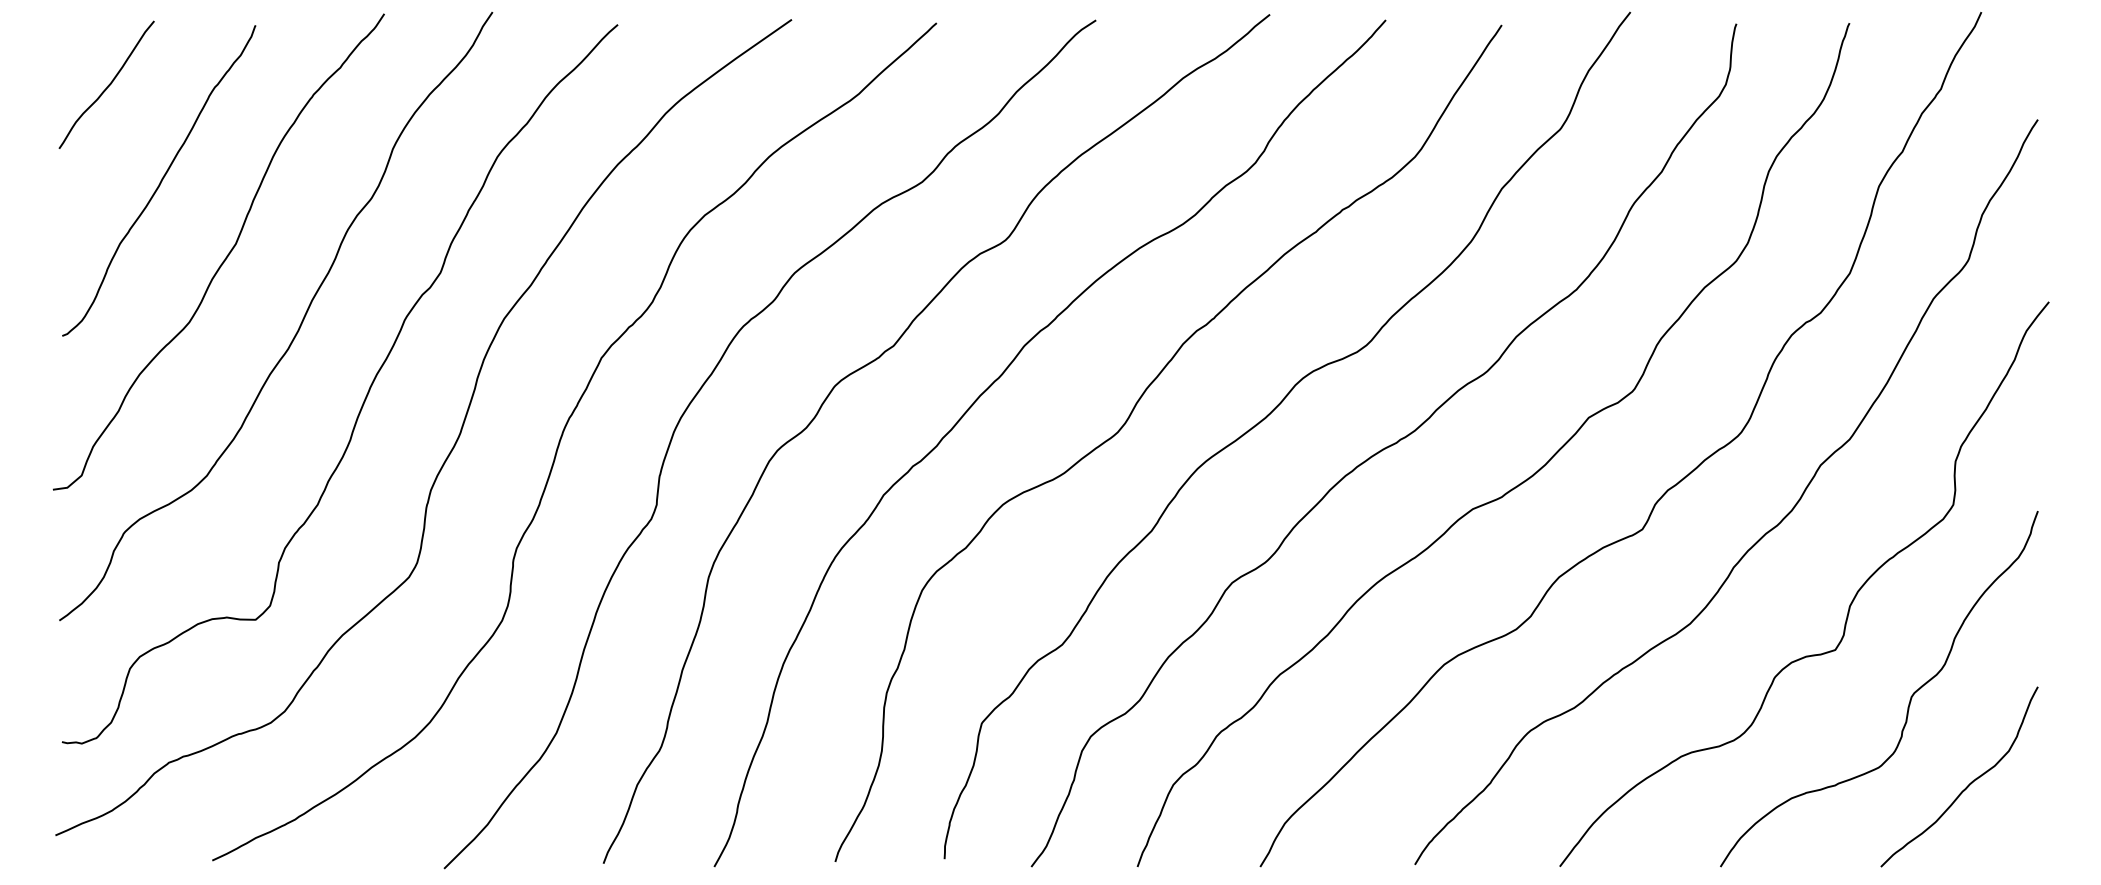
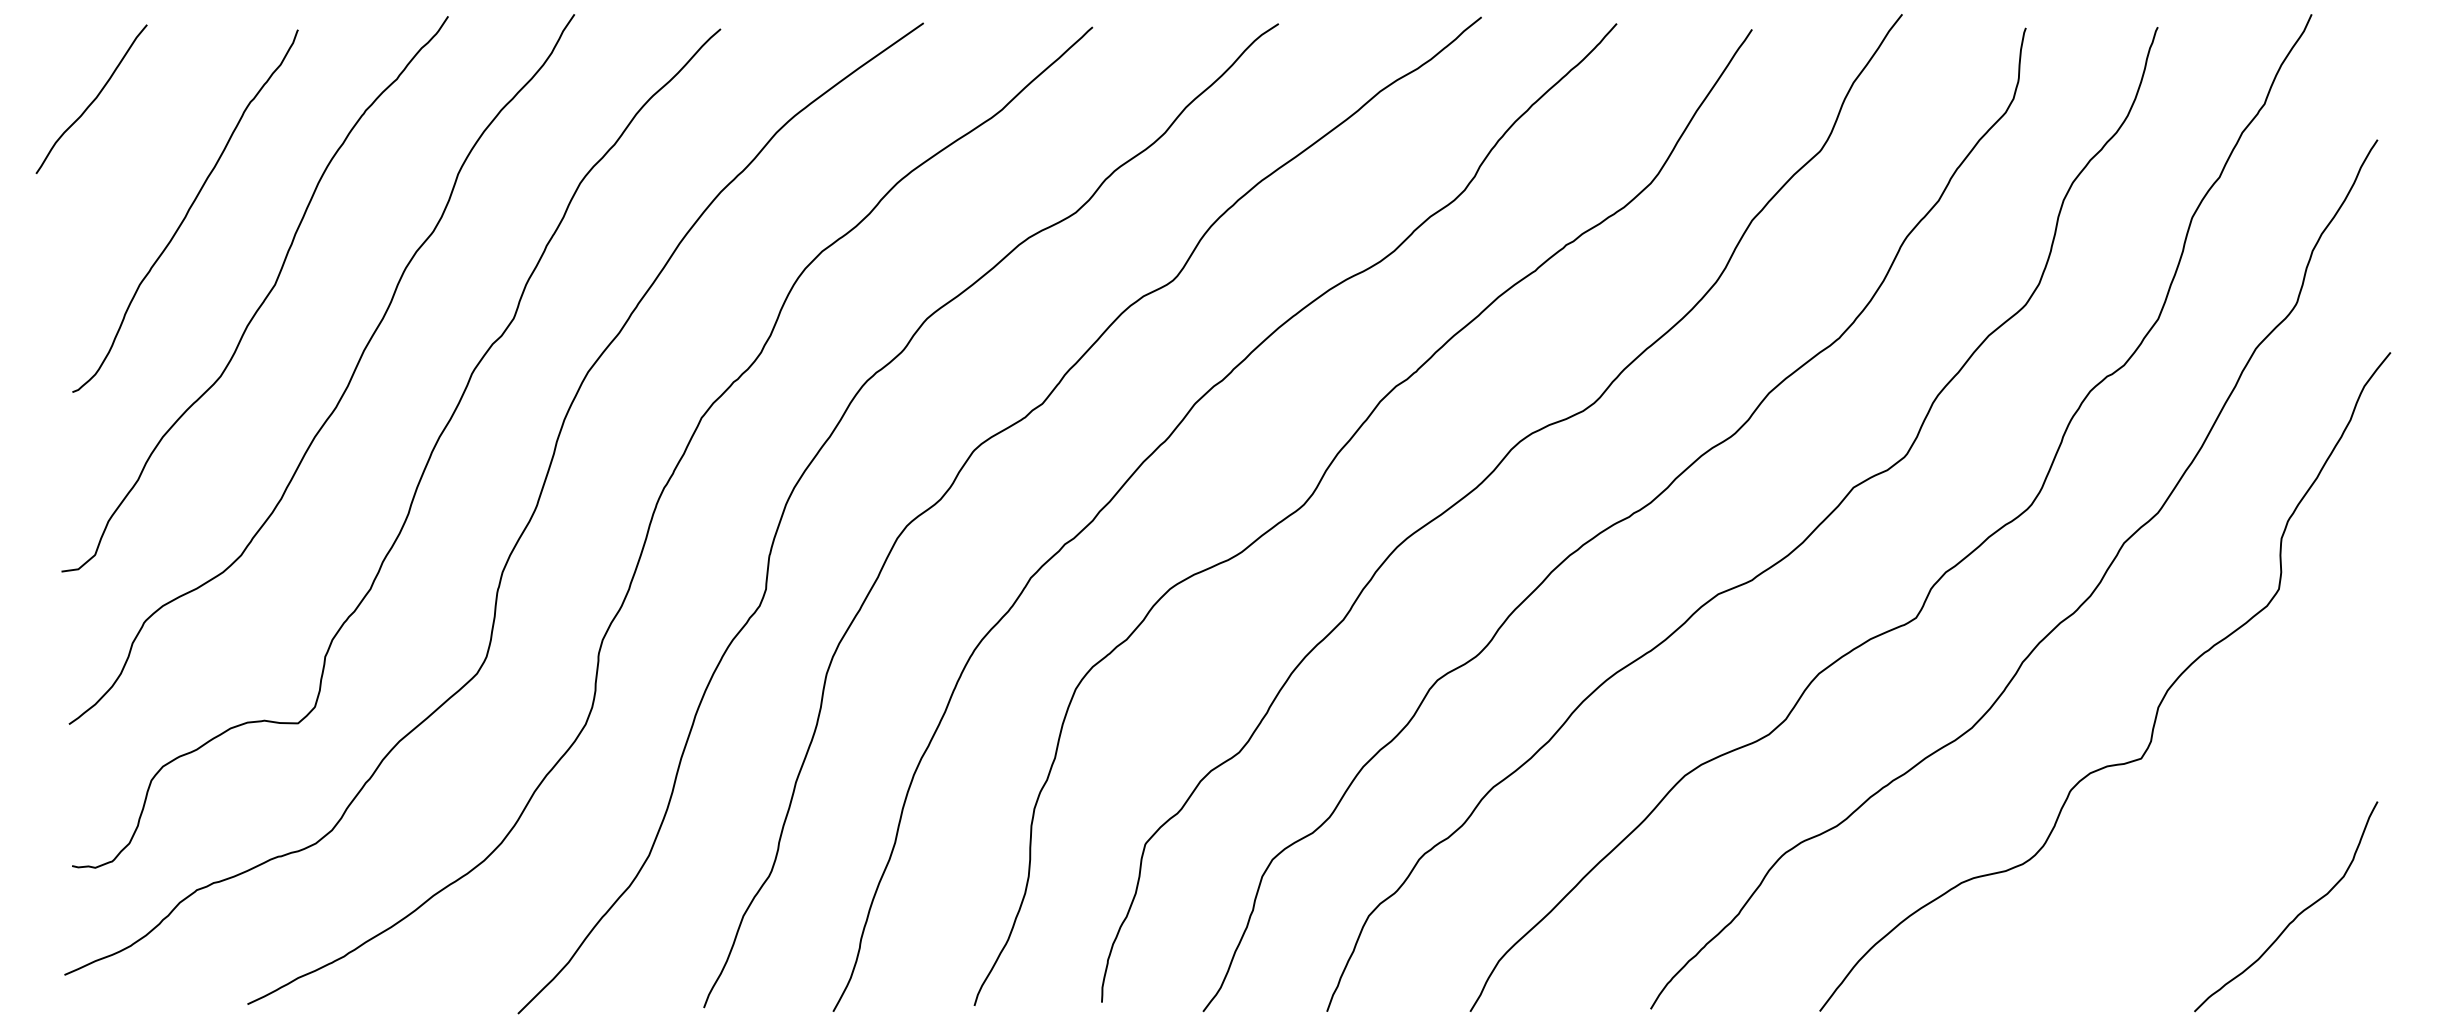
curve: (107, 85) -> (92, 99), moved
curve: (1910, 696) -> (2228, 812), removed

